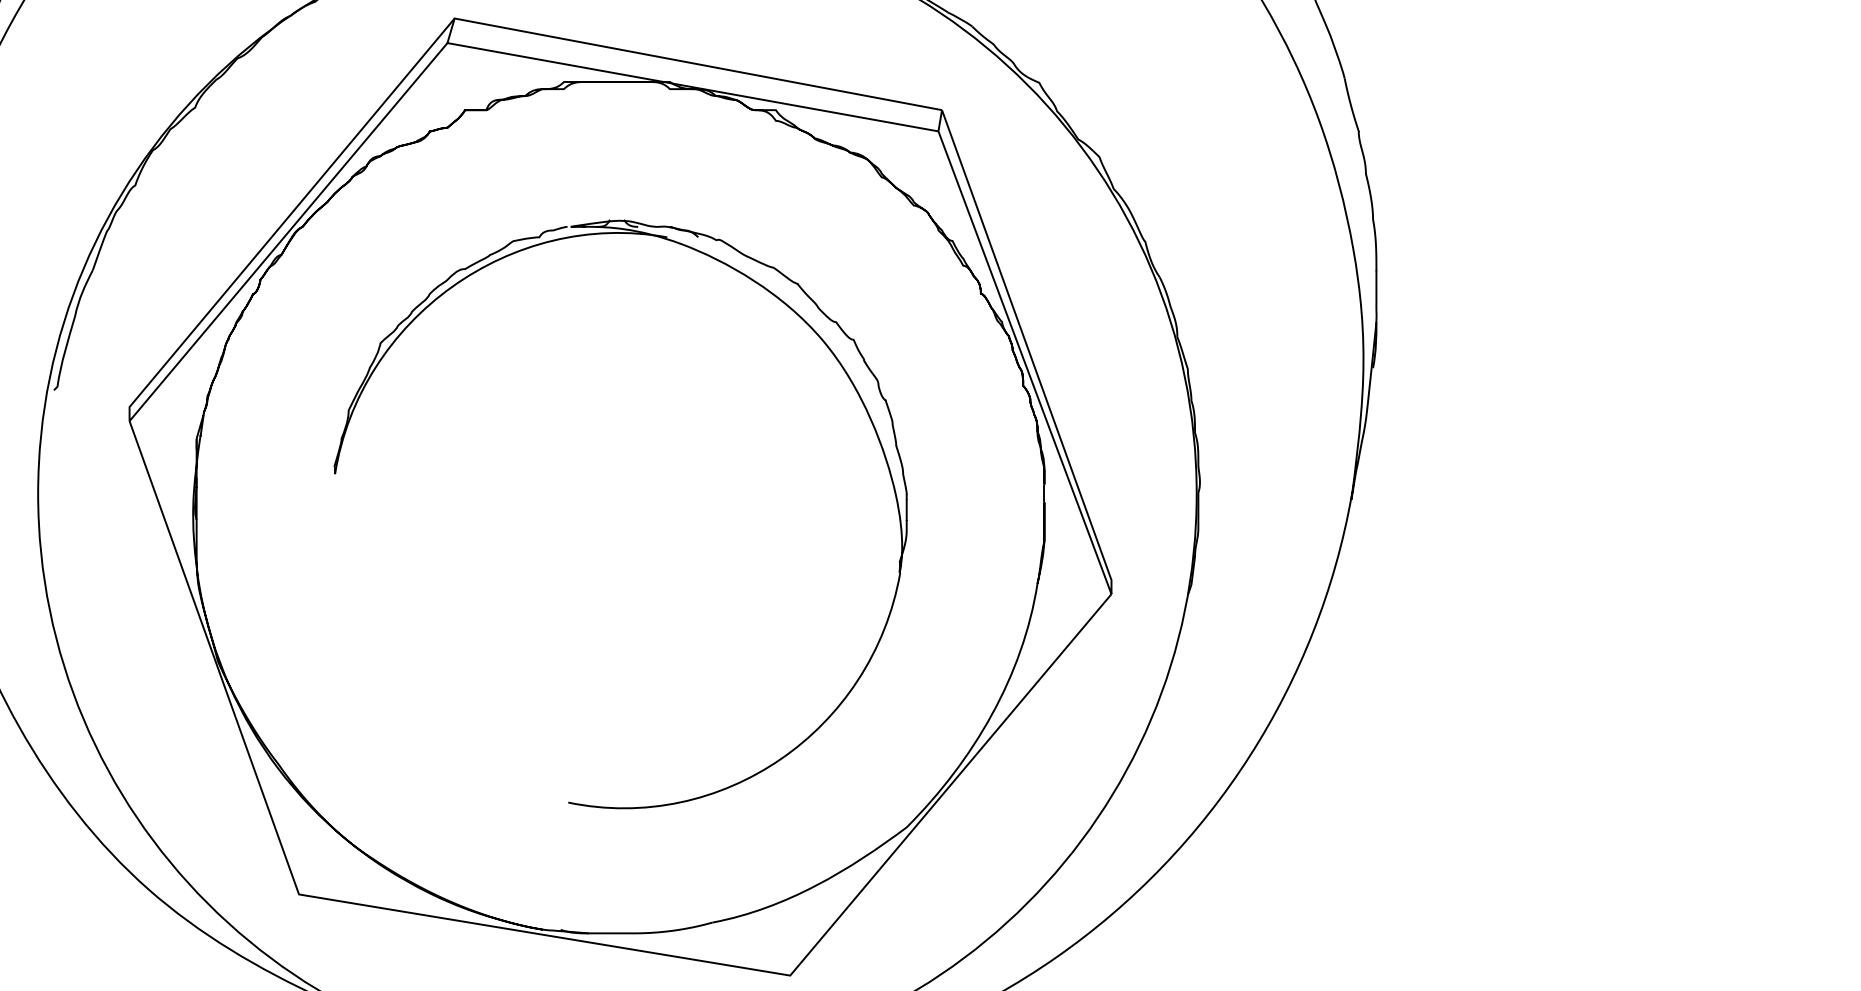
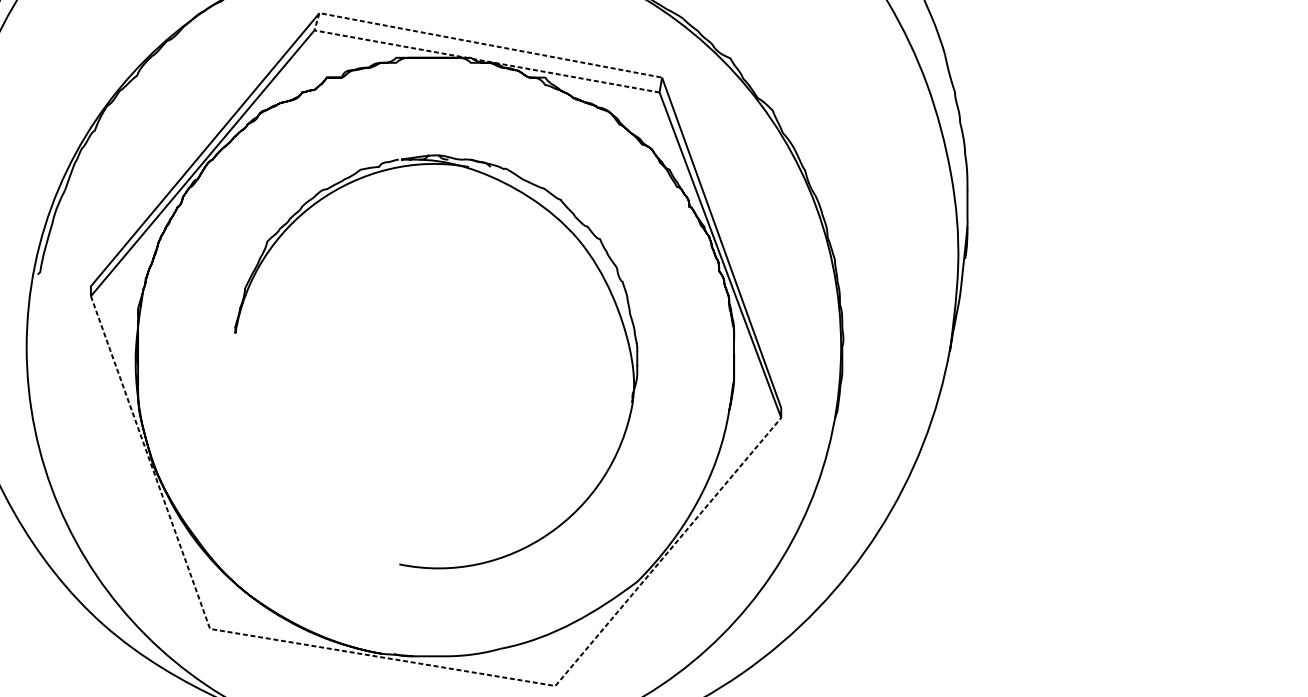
line: (450, 31) -> (316, 22), solid -> dashed
line: (542, 934) -> (381, 657), solid -> dashed

